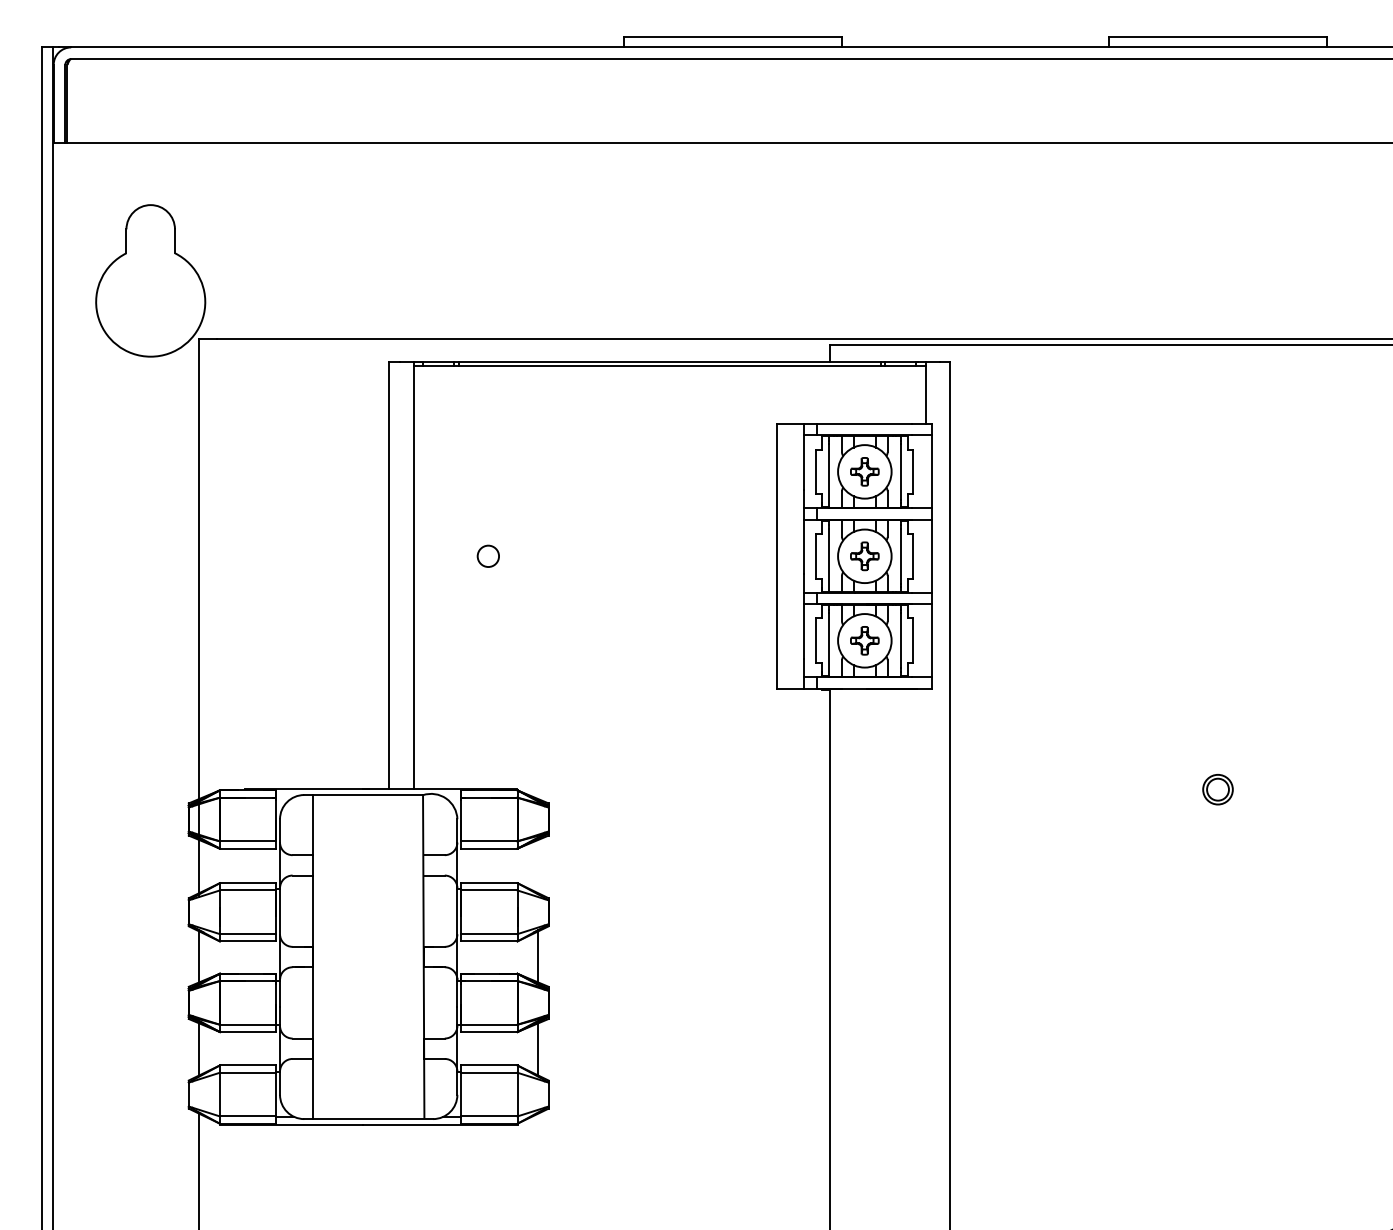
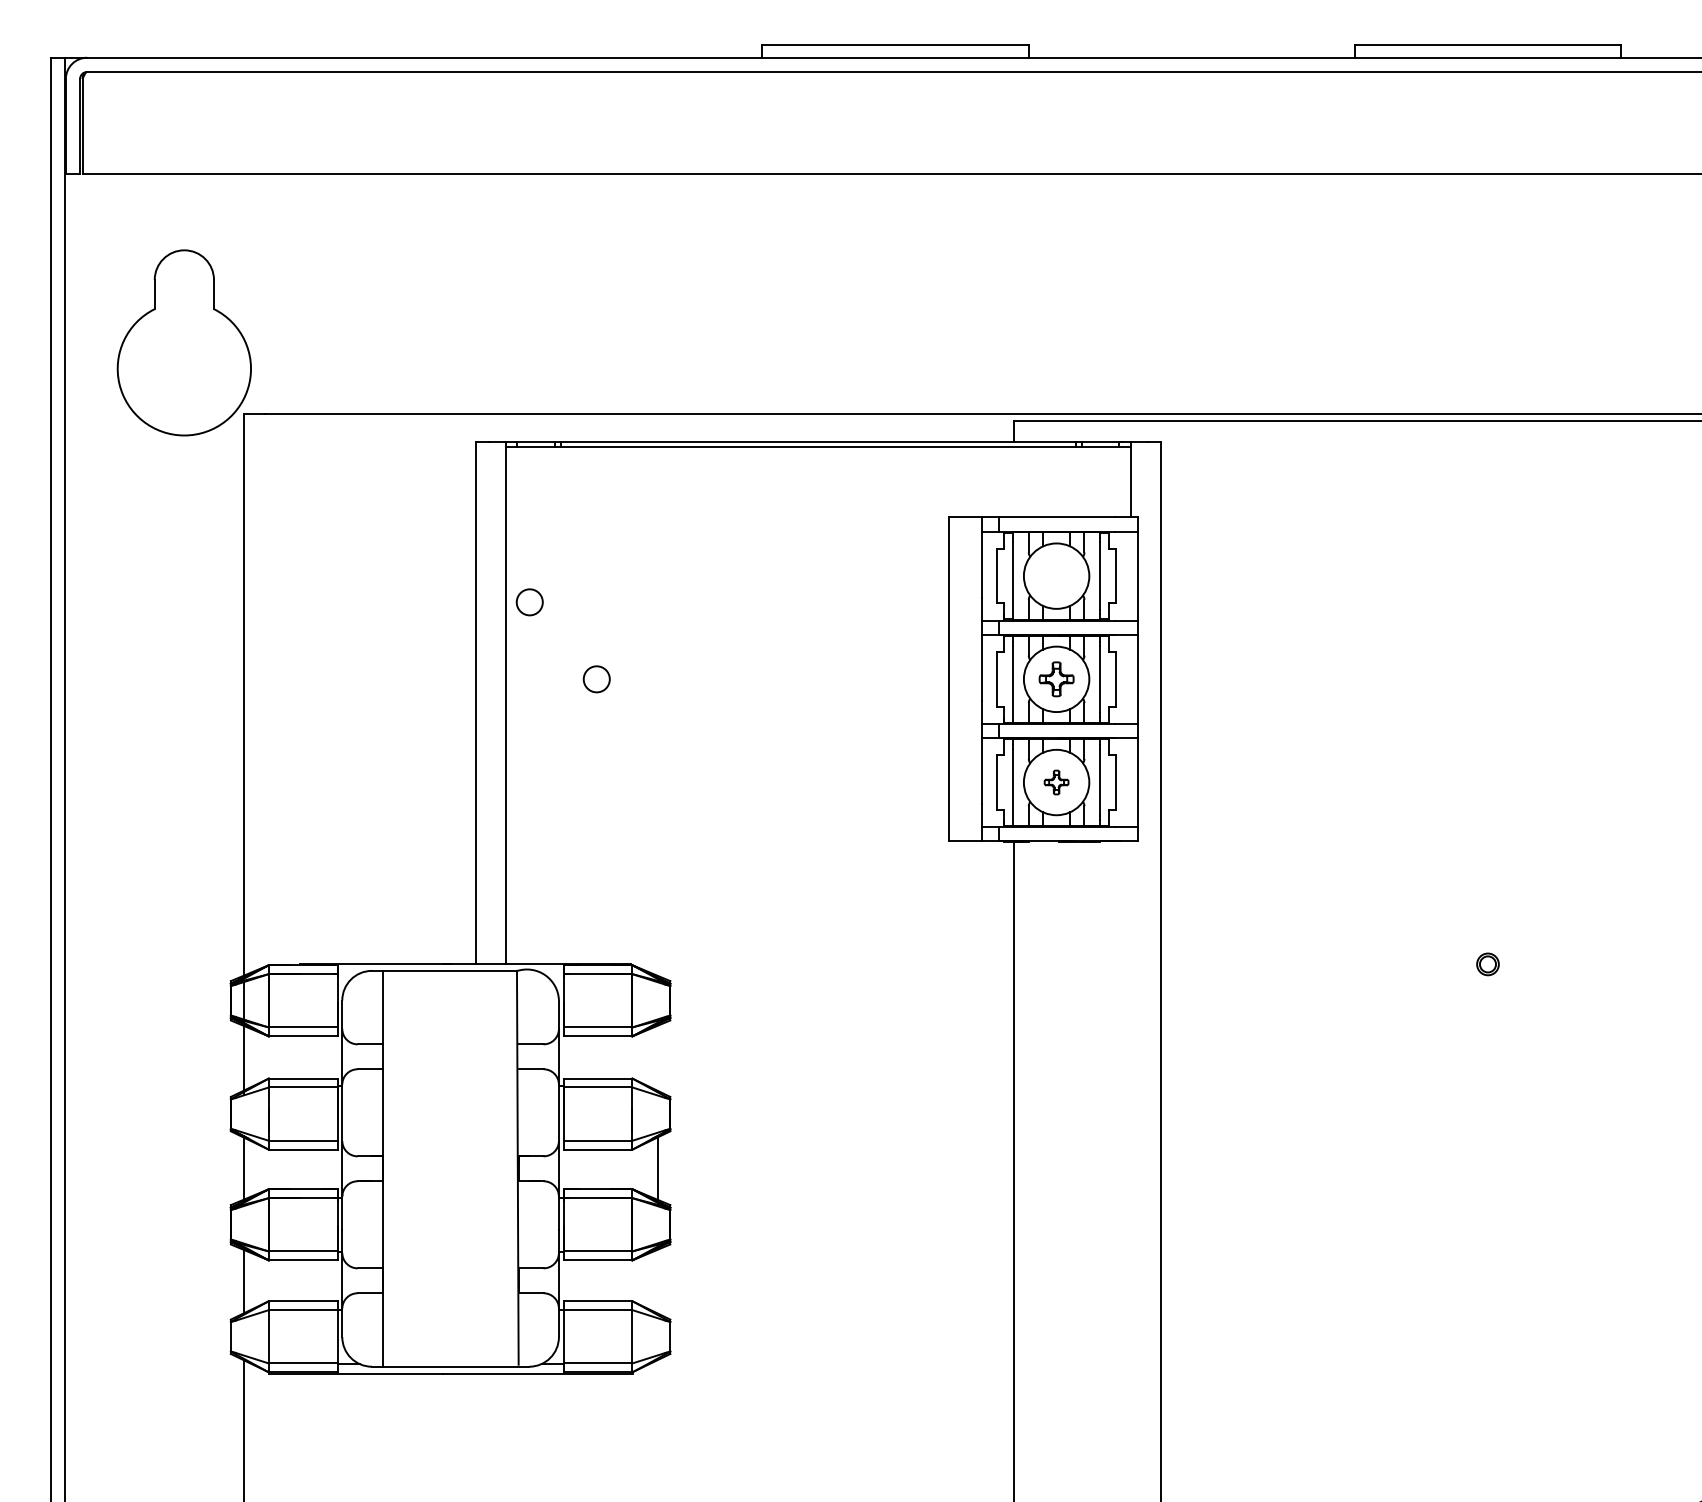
part: (864, 472) -> (1056, 576), removed
circle: (433, 493) -> (529, 602), added
part: (864, 640) -> (1056, 782), size x0.7
part: (1217, 789) -> (1487, 964), size x0.6
line: (538, 1049) -> (657, 1281), removed

